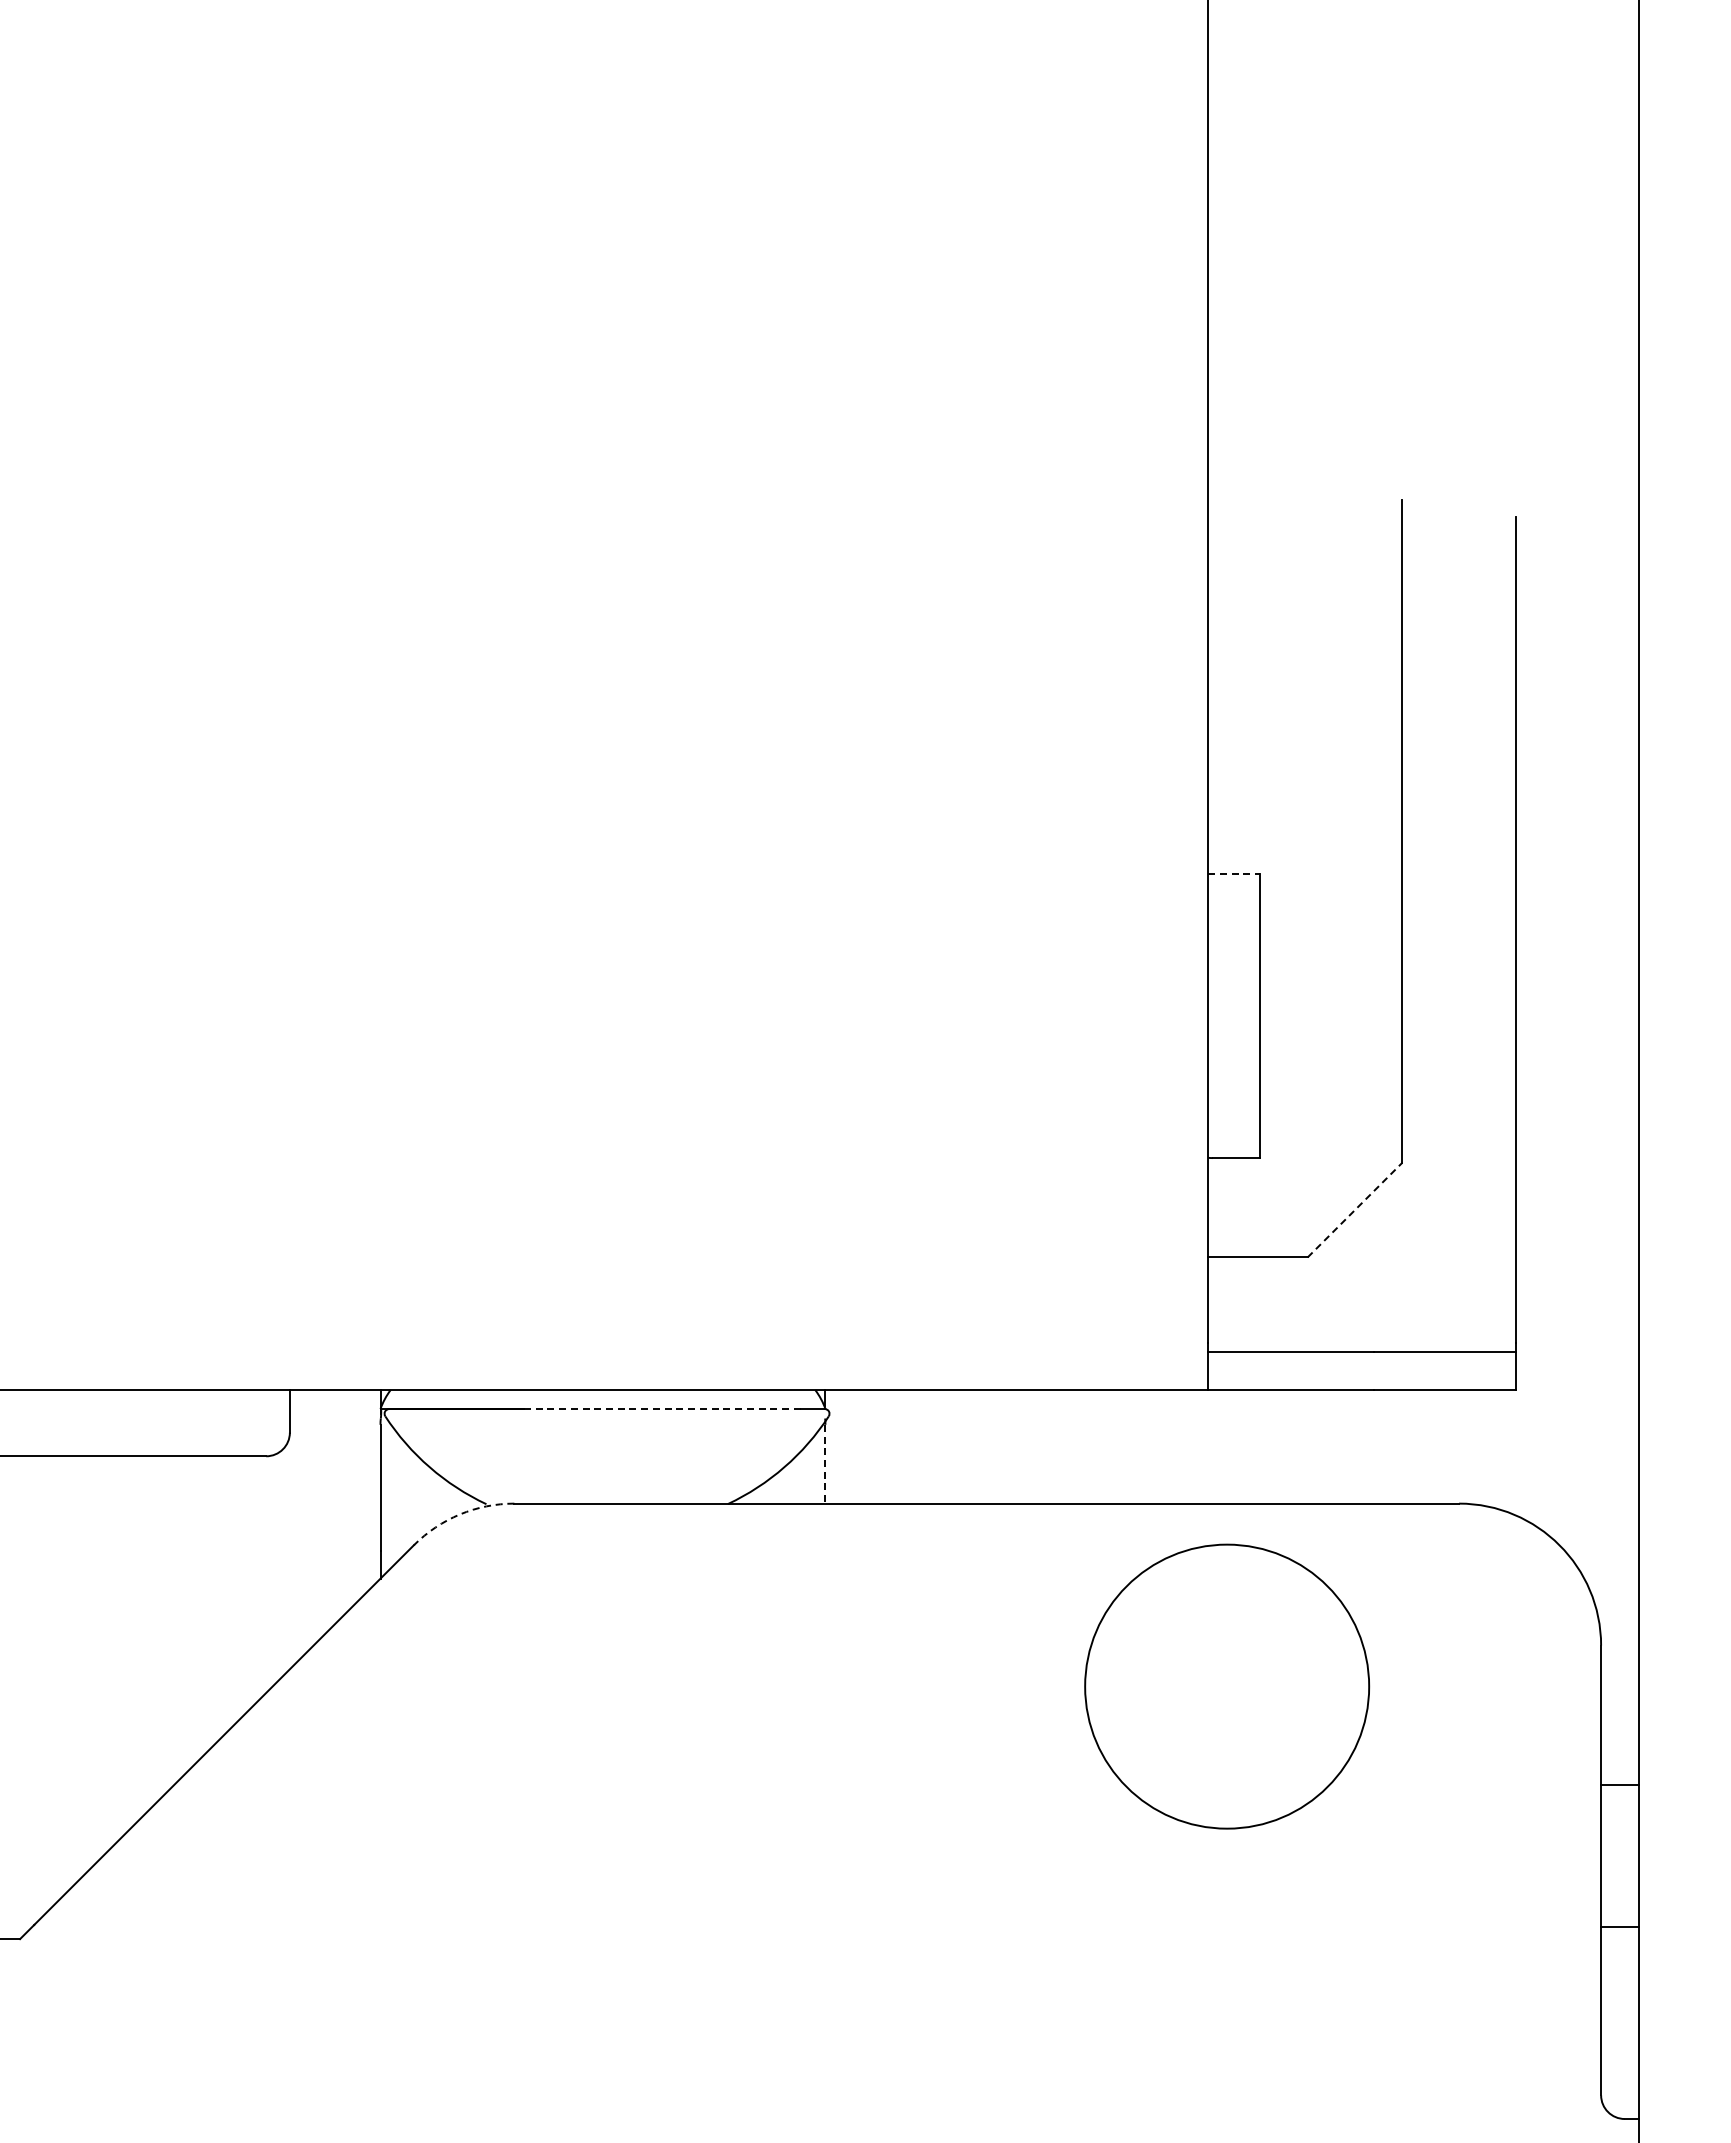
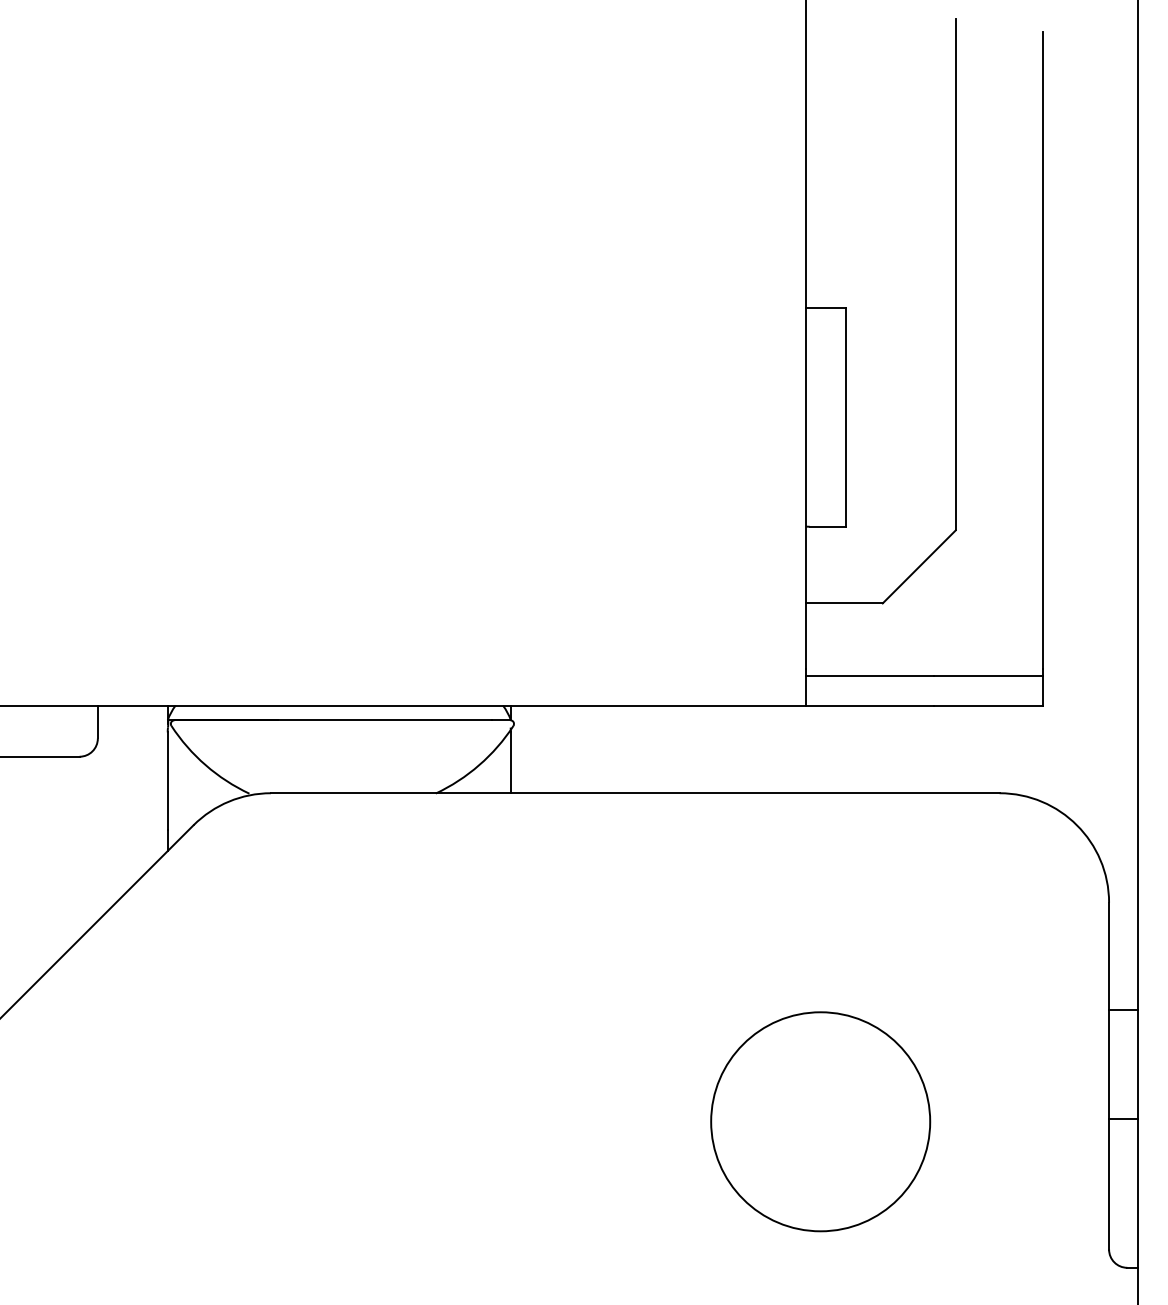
line: (1234, 874) -> (826, 308), dashed -> solid
line: (1354, 1210) -> (918, 567), dashed -> solid
line: (662, 1409) -> (385, 720), dashed -> solid
line: (825, 1464) -> (510, 763), dashed -> solid
arc: (460, 1514) -> (229, 801), dashed -> solid
circle: (1227, 1686) -> (820, 1121), moved

